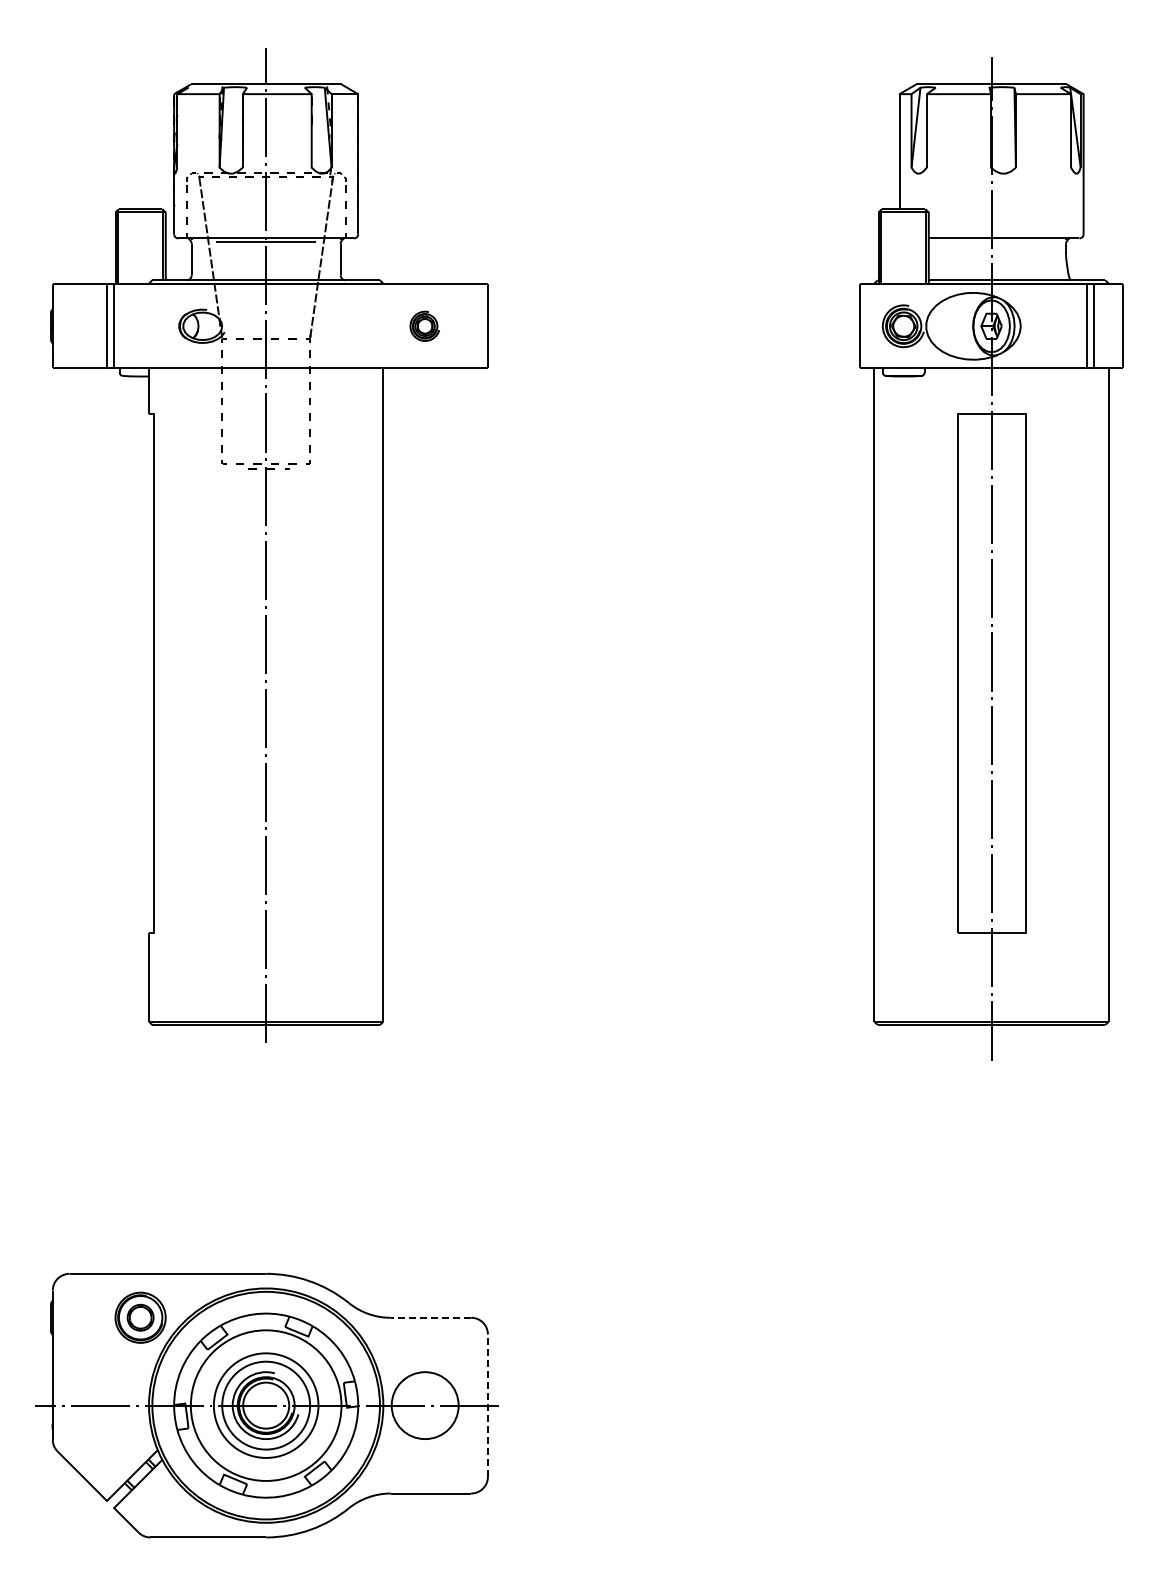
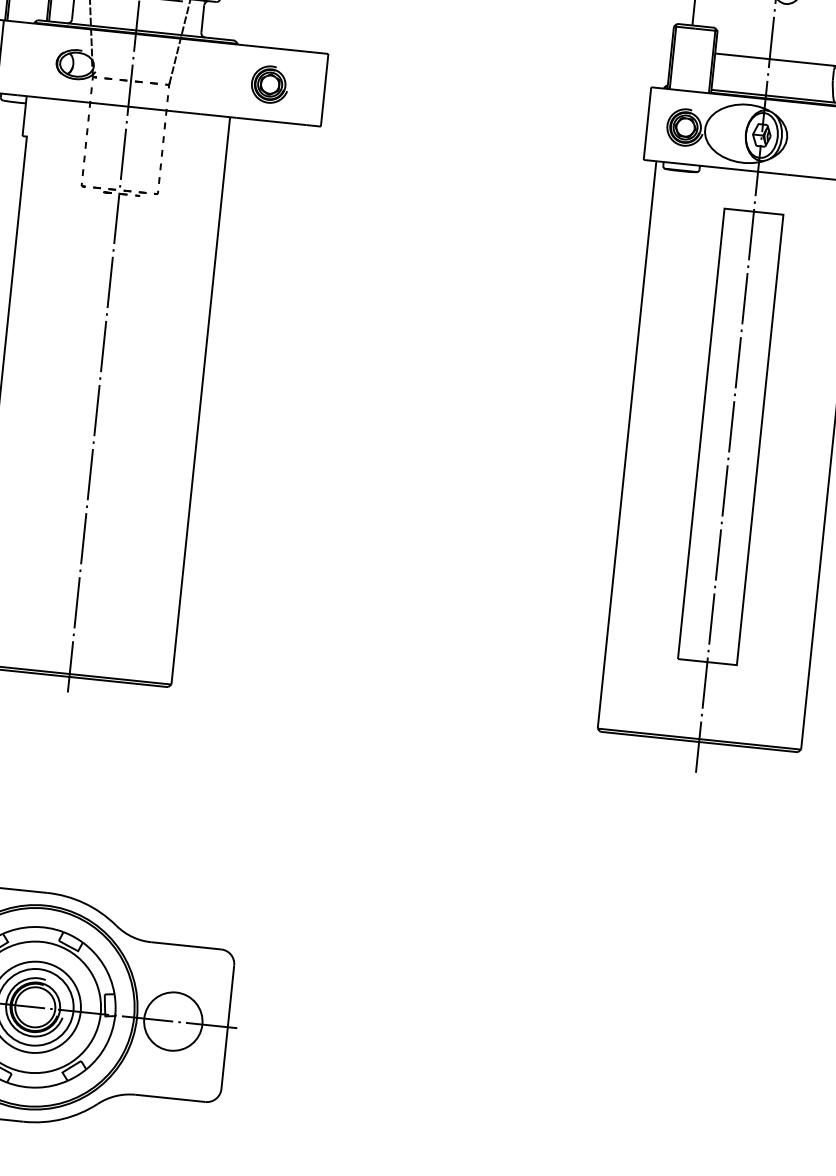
part: (424, 326) -> (269, 84), size x1.43
line: (430, 1317) -> (185, 945), dashed -> solid
line: (487, 1405) -> (227, 1027), dashed -> solid

